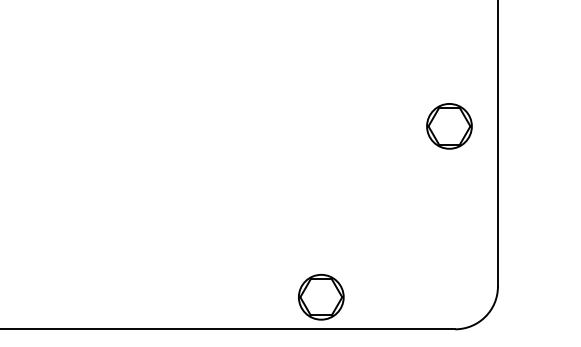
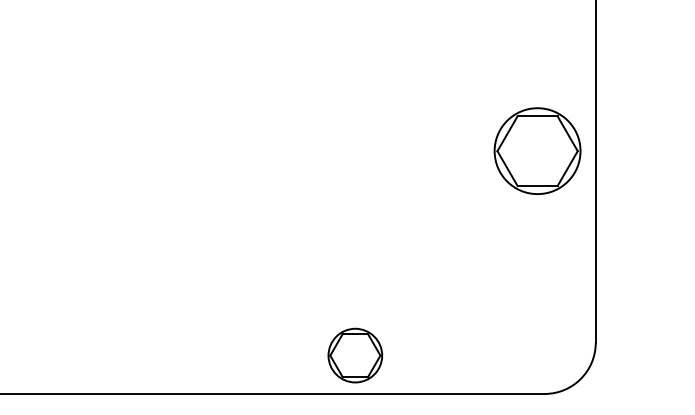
part: (449, 125) -> (537, 150), size x1.6
part: (321, 297) -> (355, 355), moved

